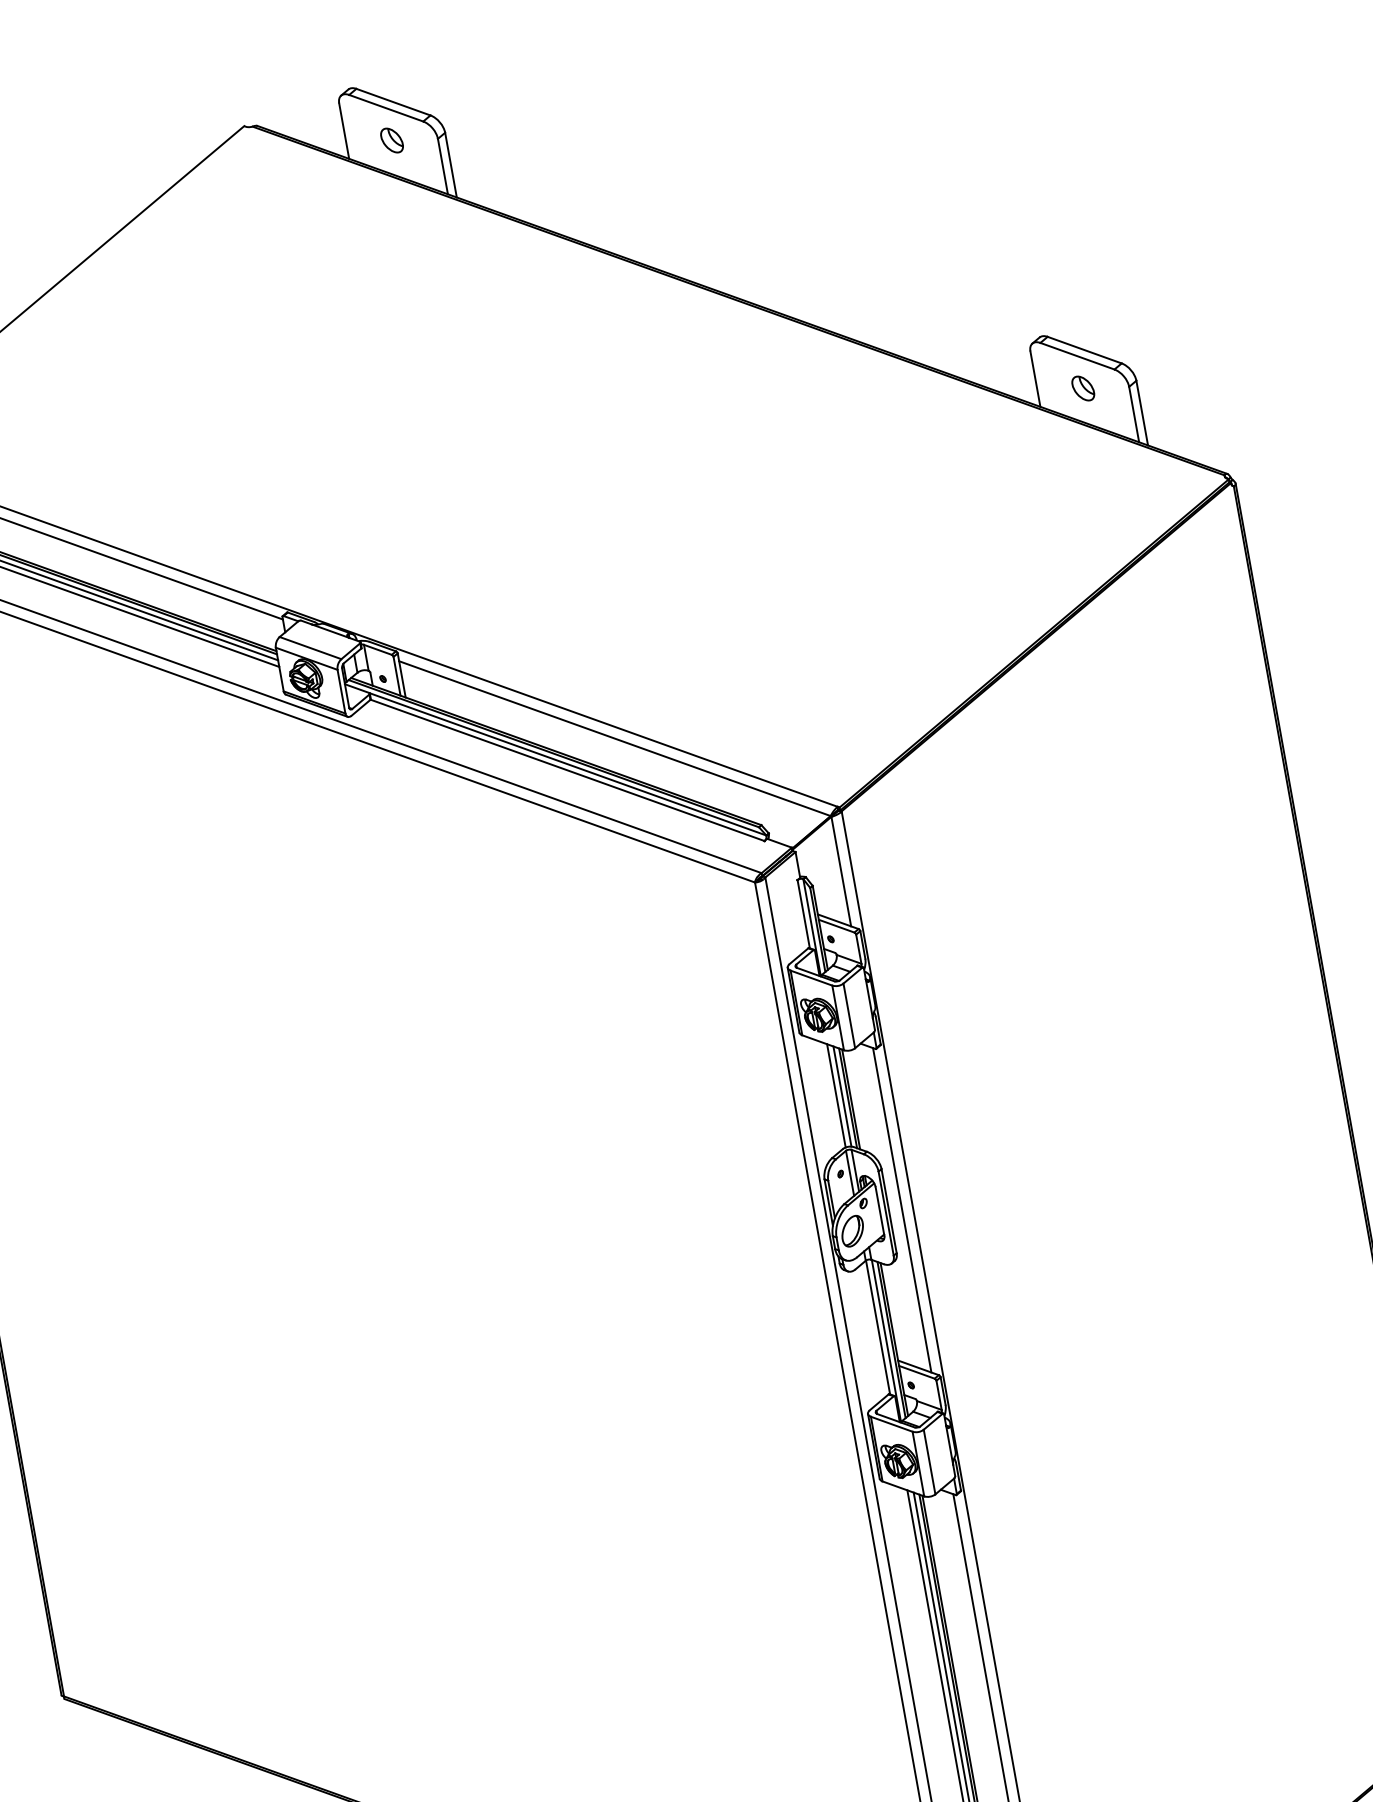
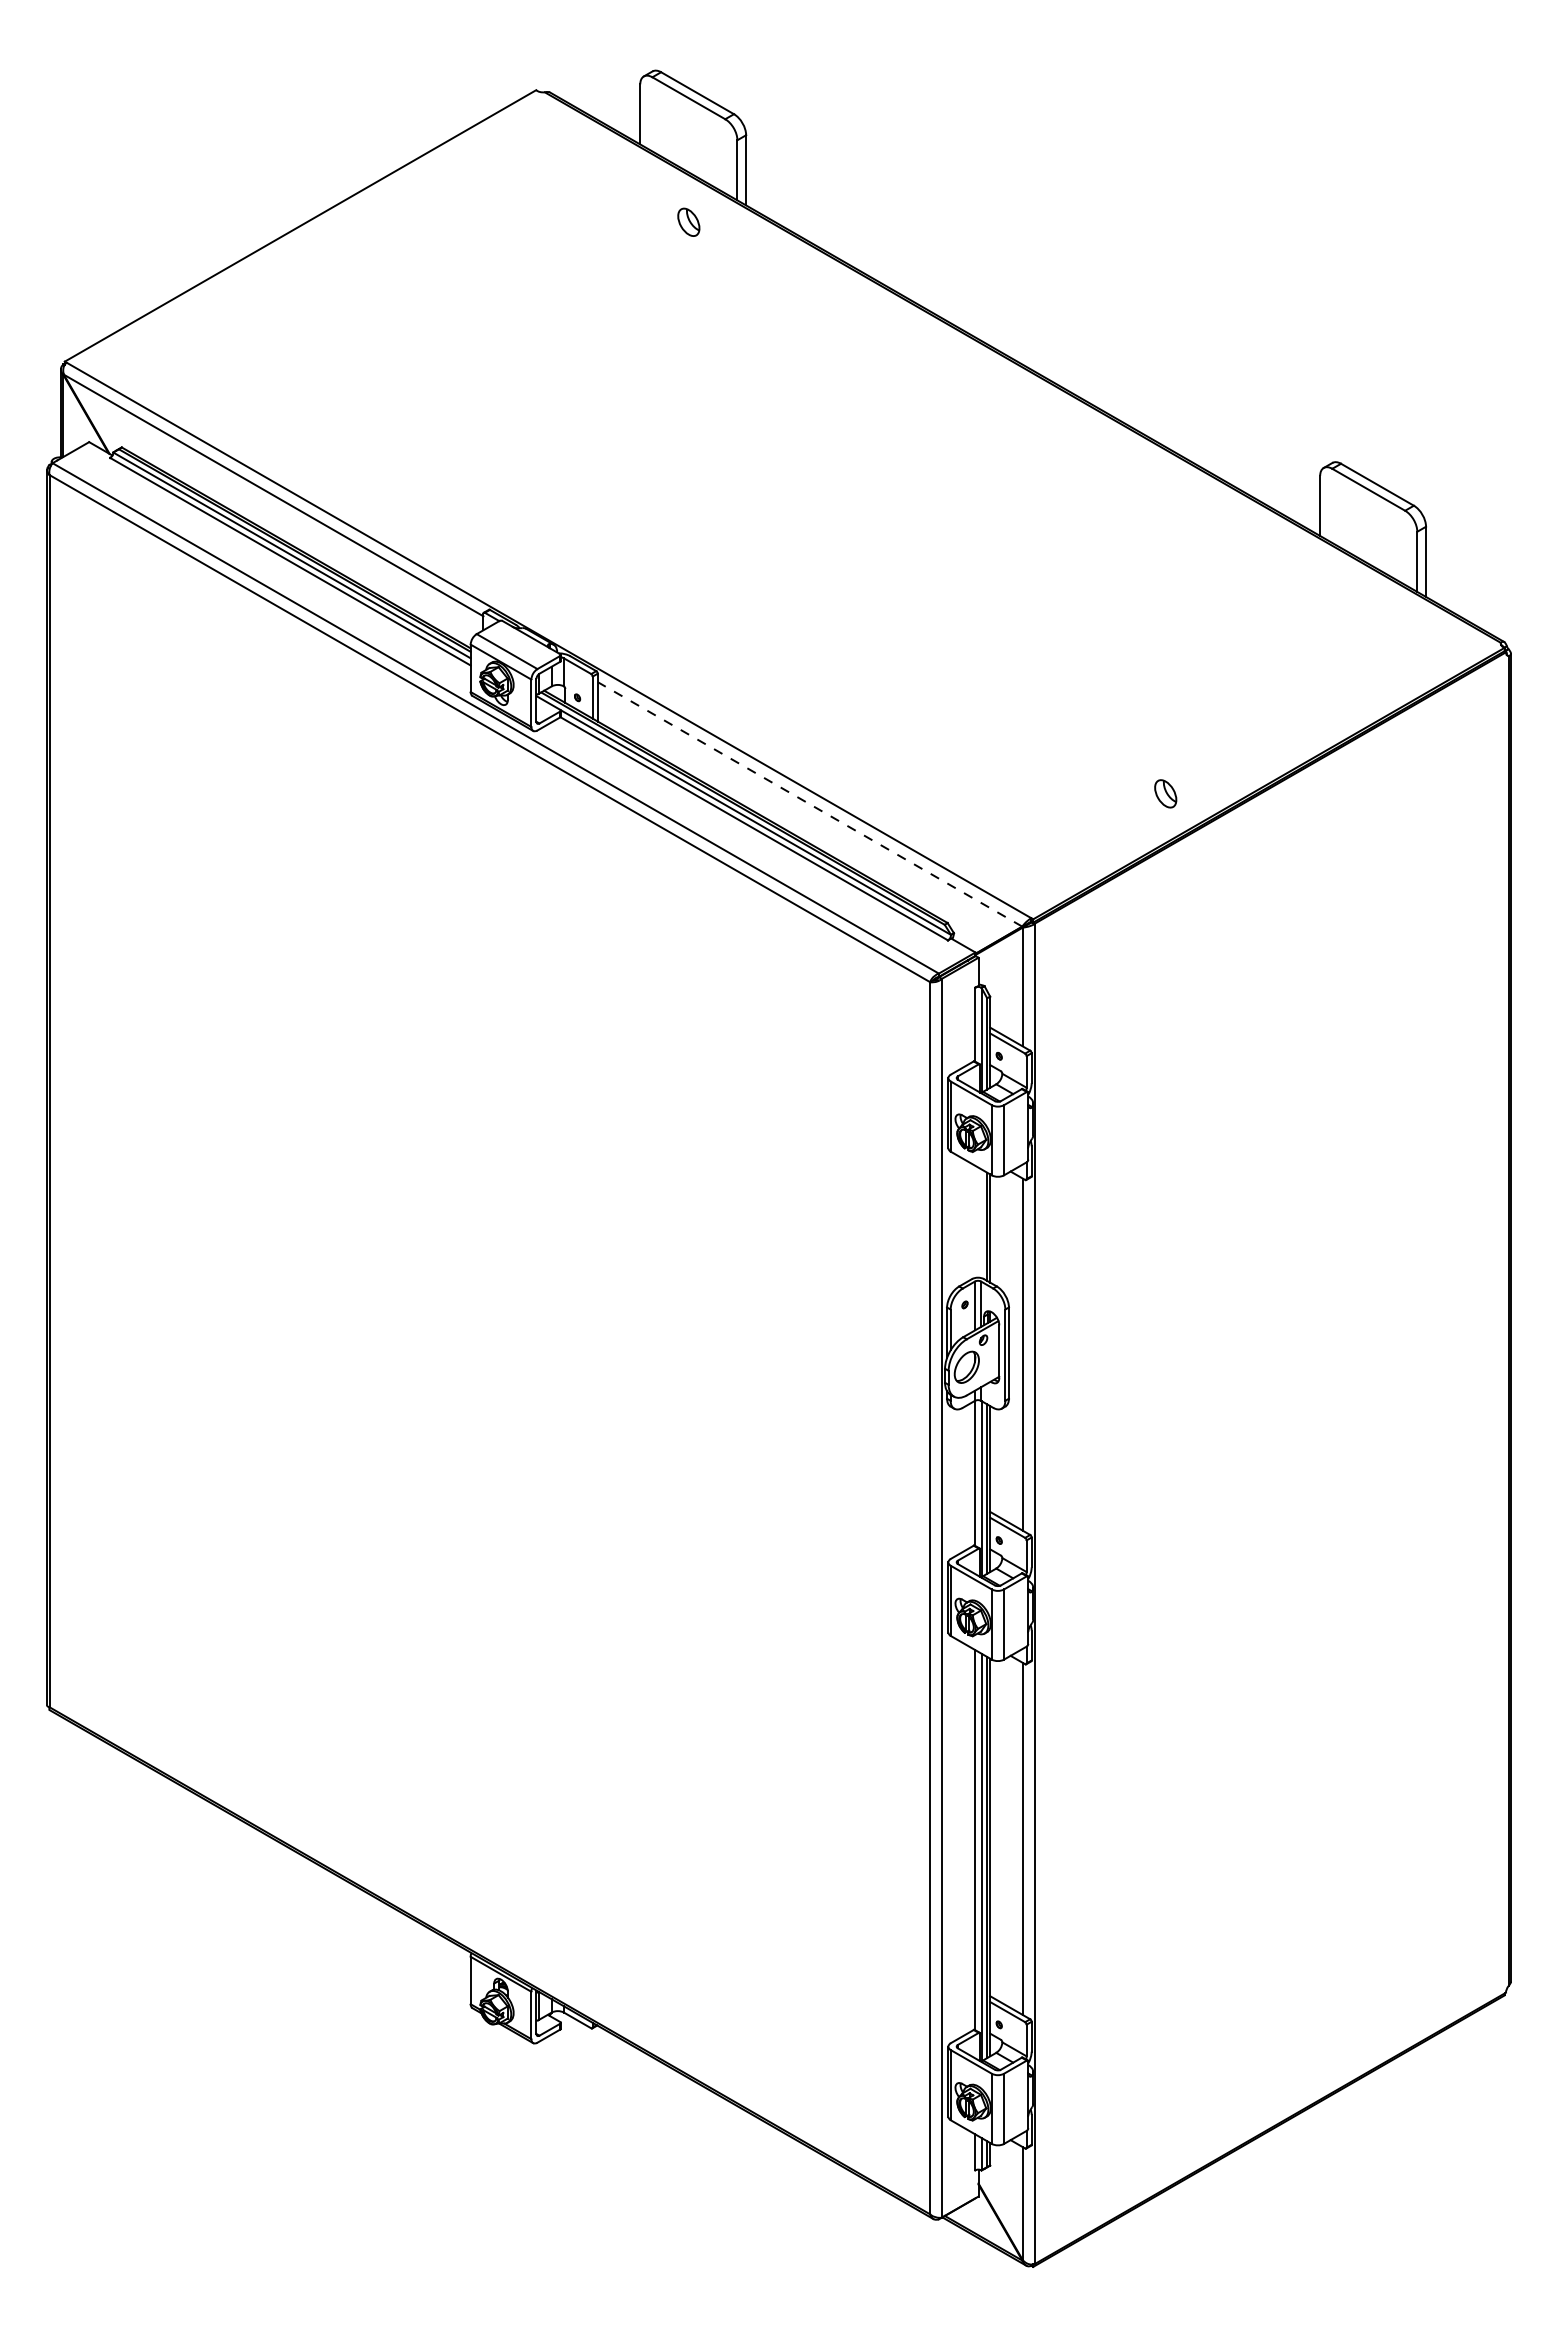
part: (391, 139) -> (688, 221), moved
part: (1083, 388) -> (1165, 793), moved
line: (615, 738) -> (810, 804), solid -> dashed
line: (836, 1095) -> (975, 1221), removed
line: (842, 1096) -> (981, 1223), removed

